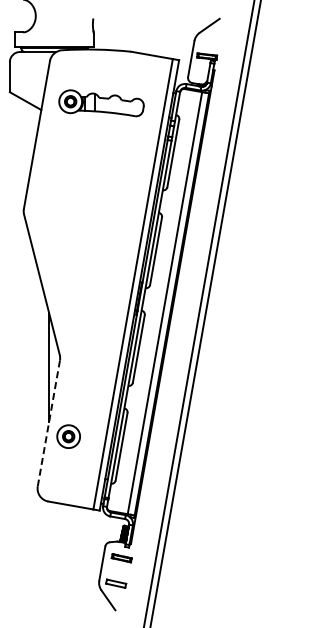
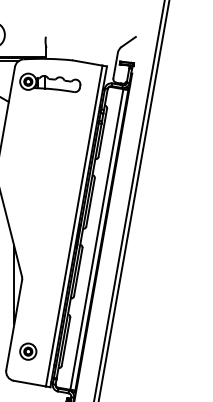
part: (101, 103) -> (50, 83), moved
line: (48, 423) -> (13, 325), dashed -> solid
part: (68, 436) -> (28, 351), moved

